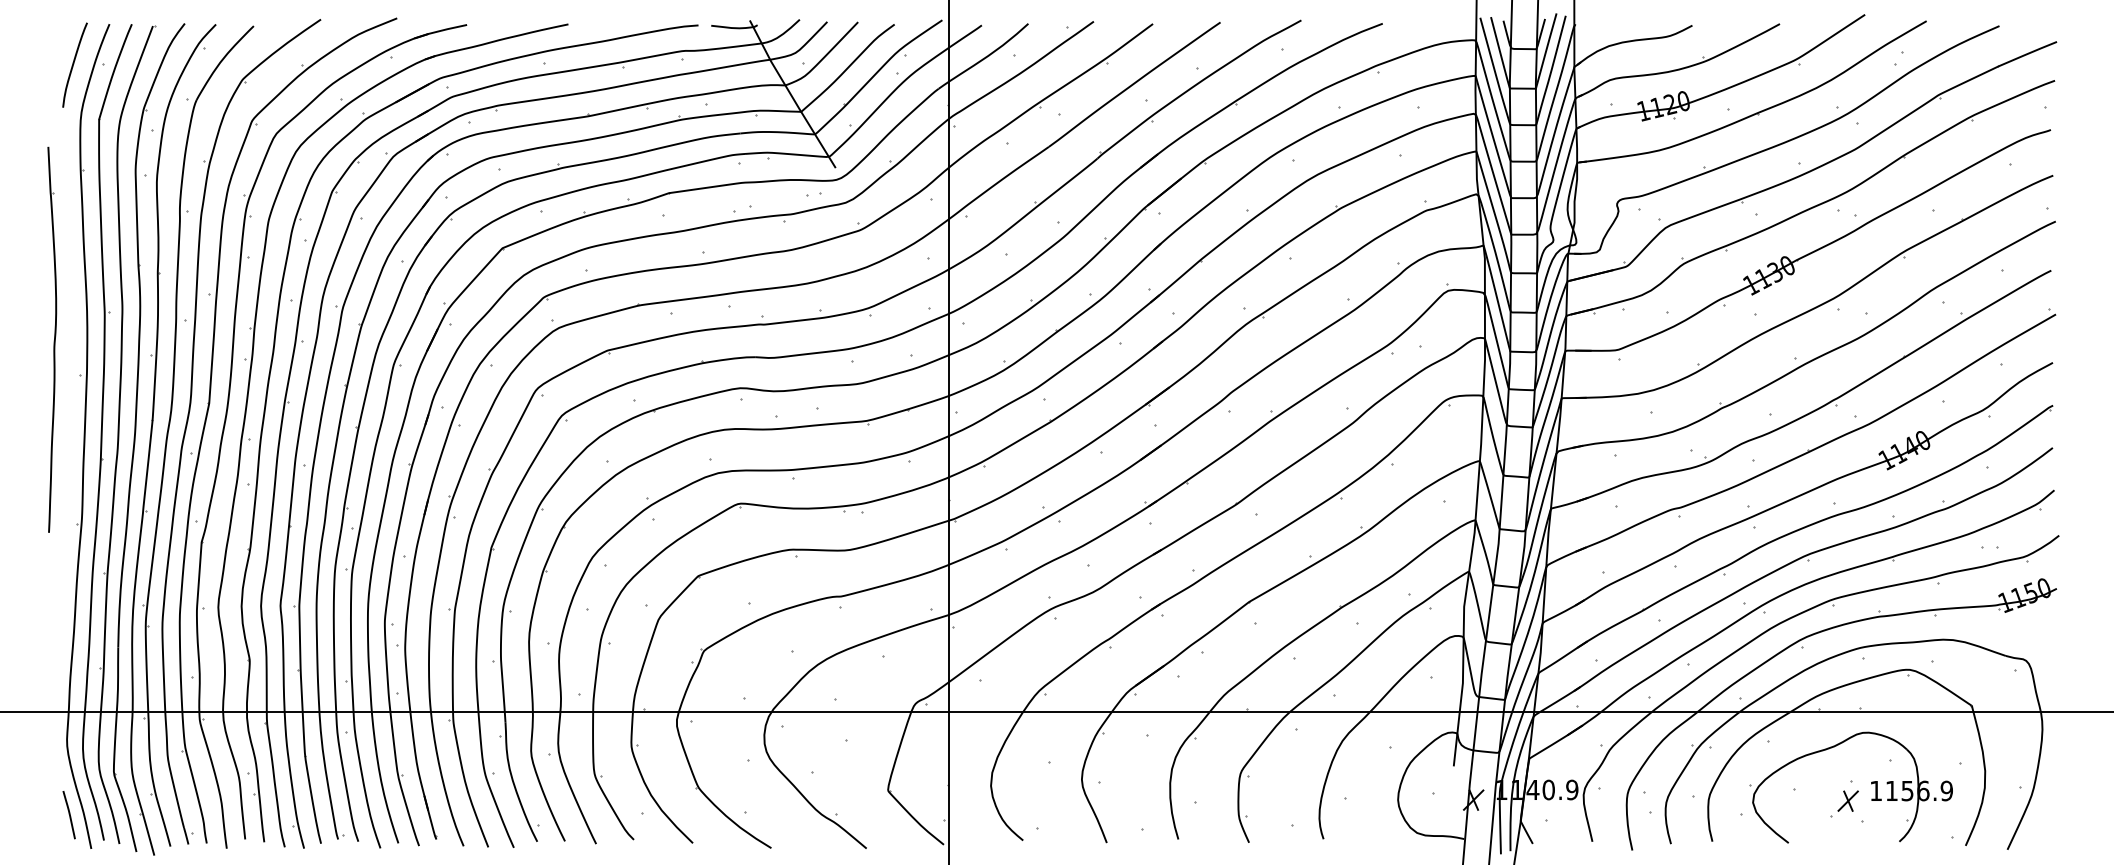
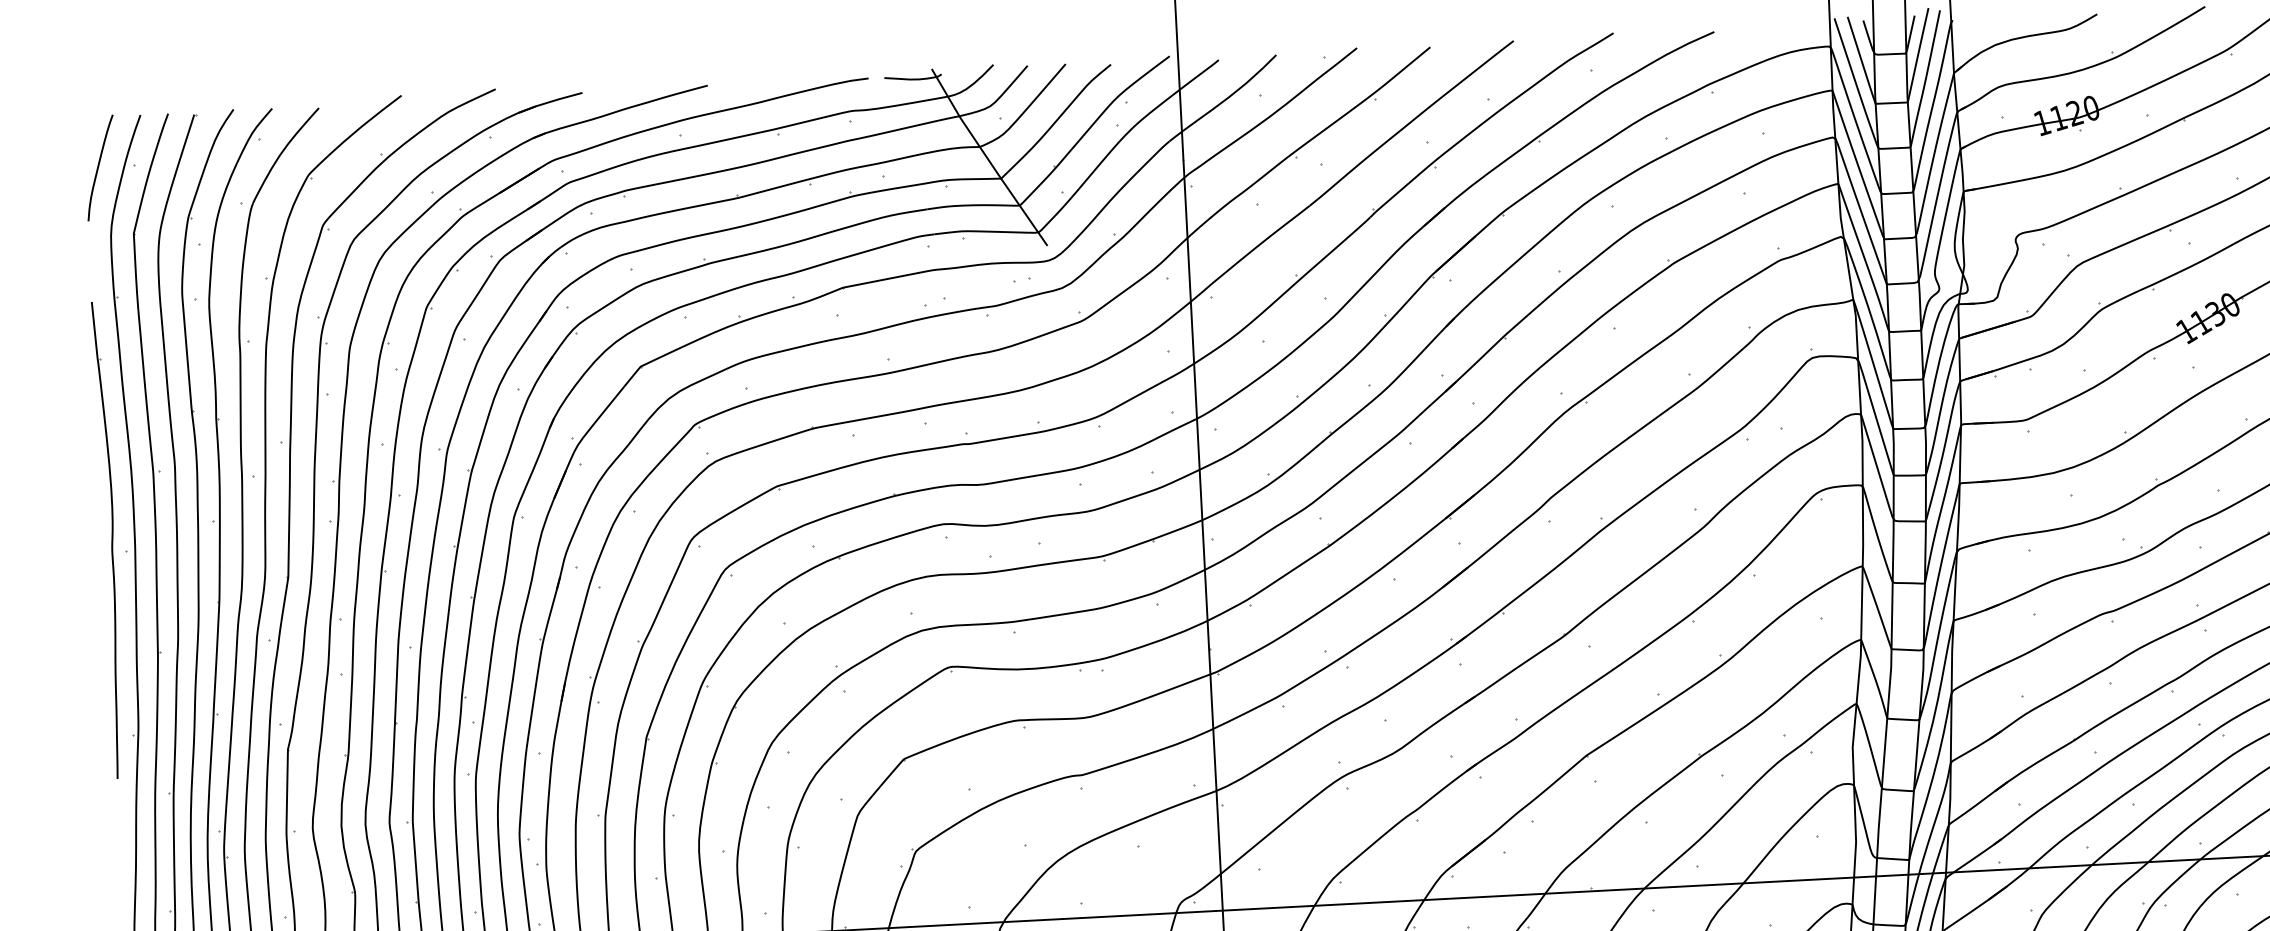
part: (52, 339) -> (109, 539), moved

